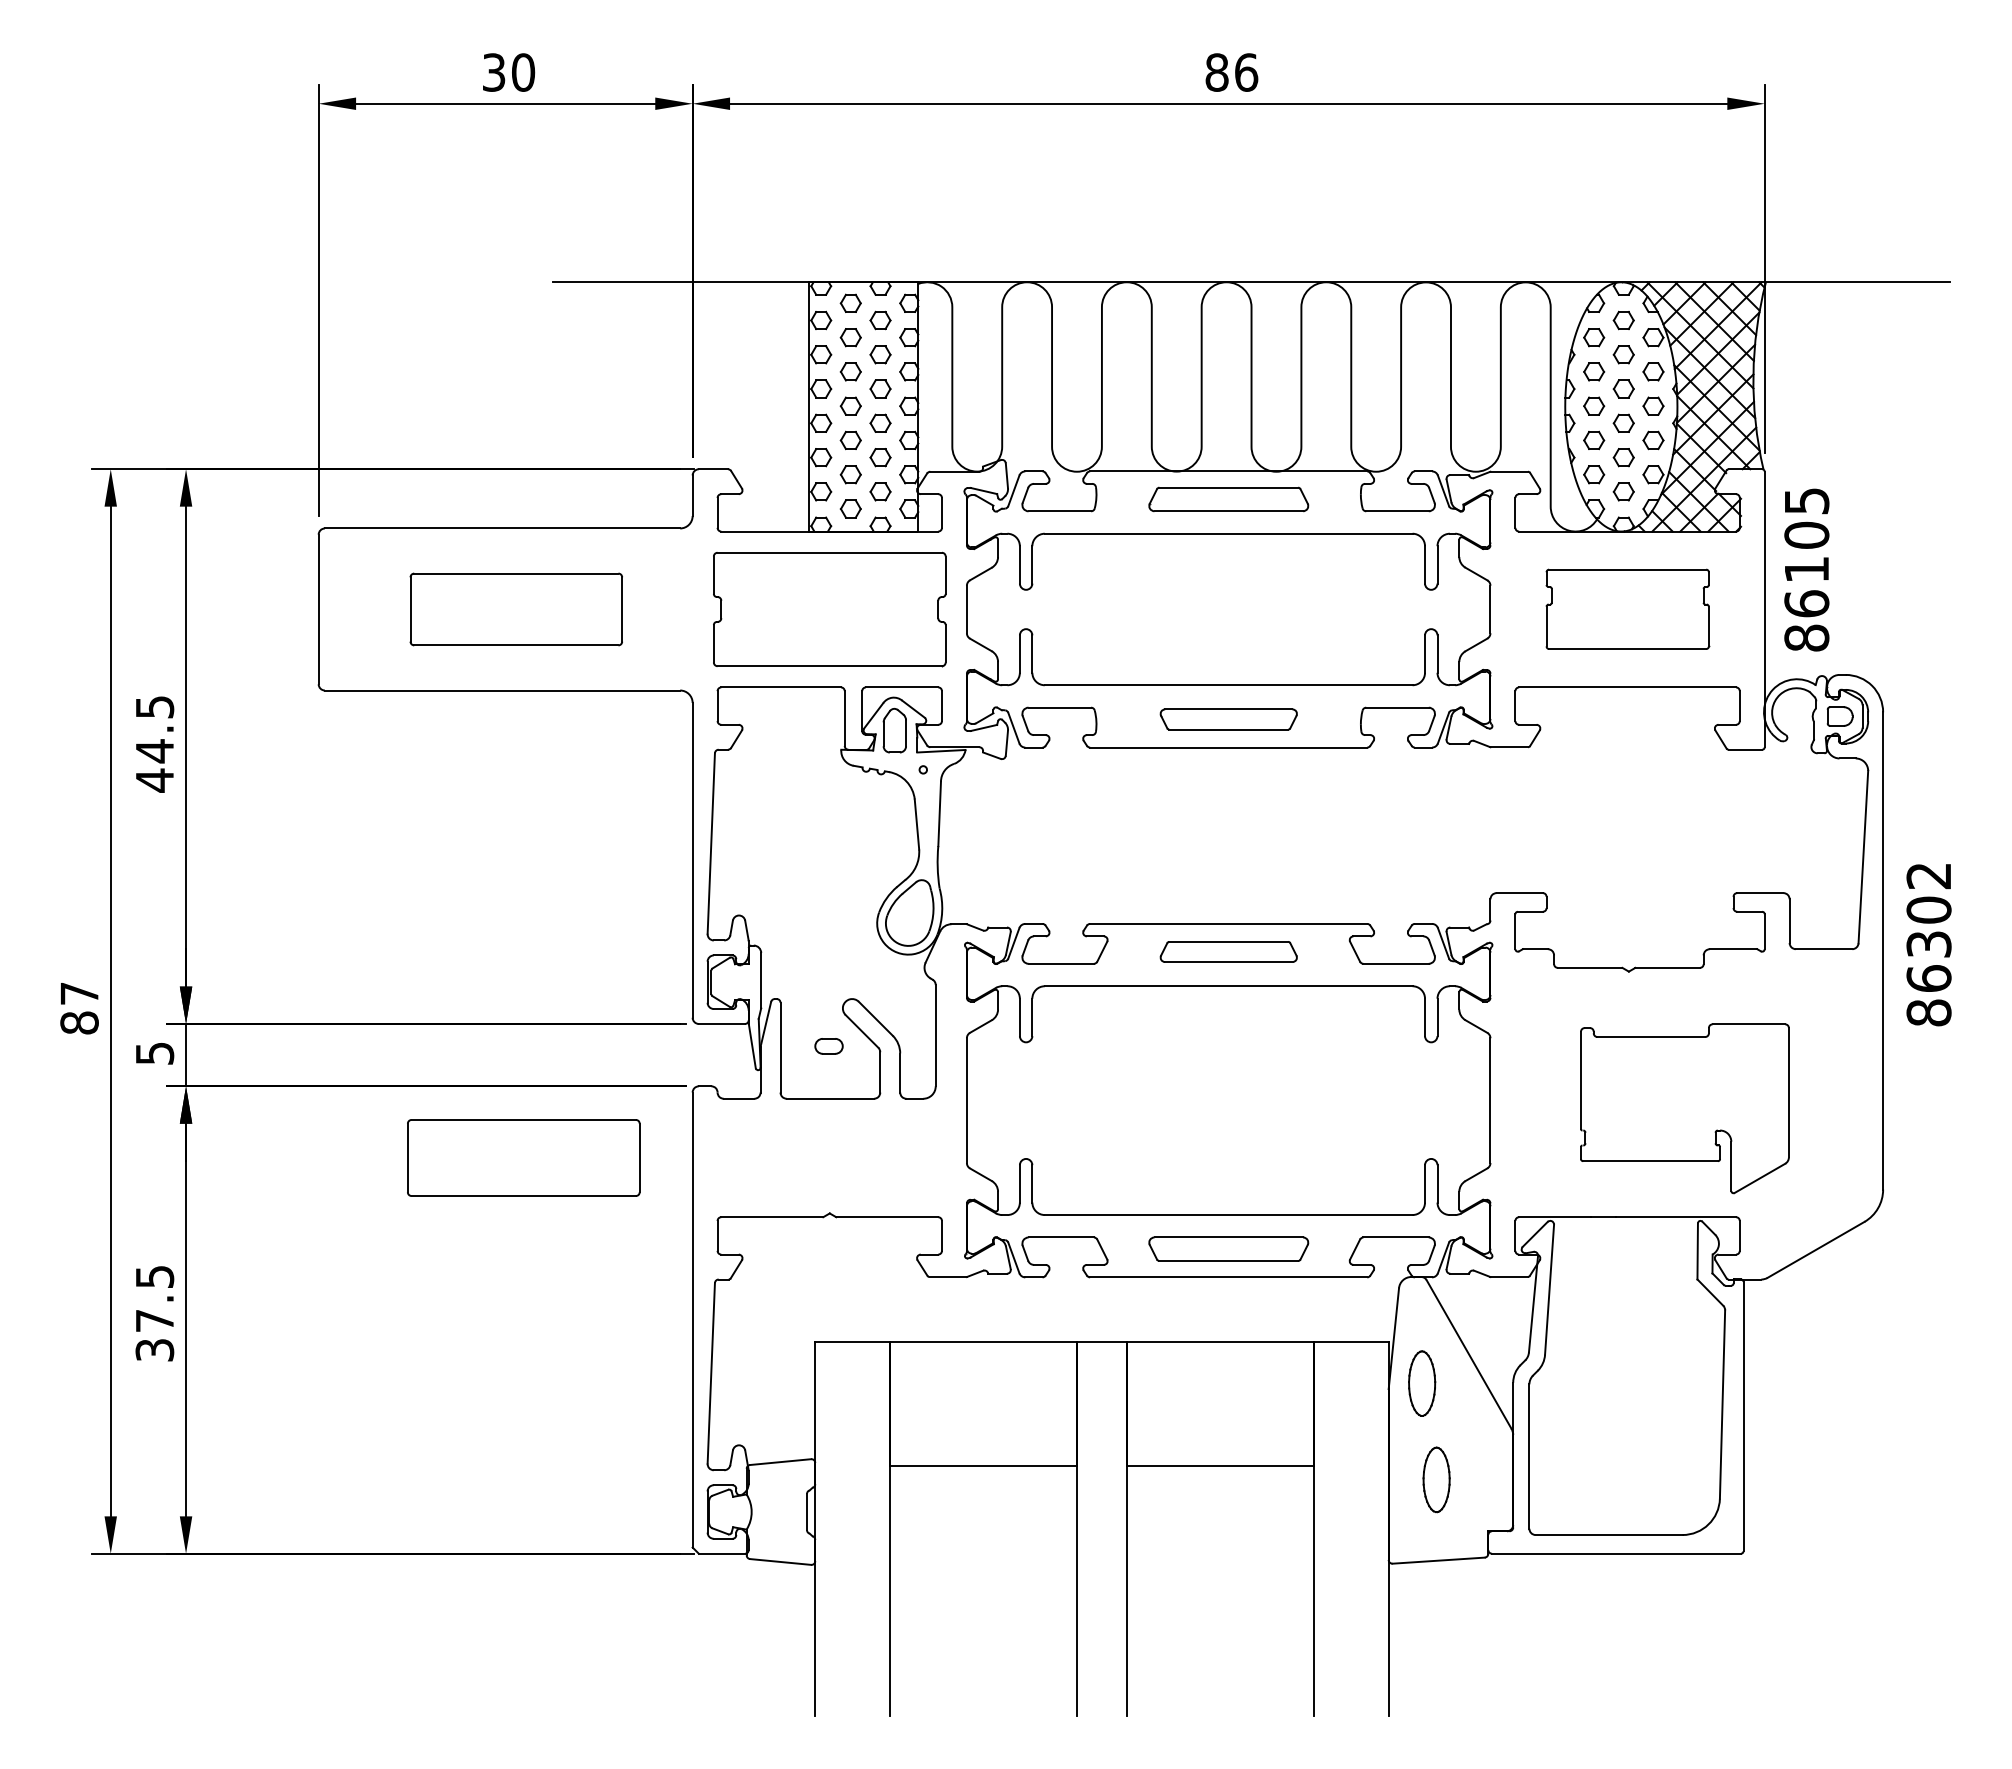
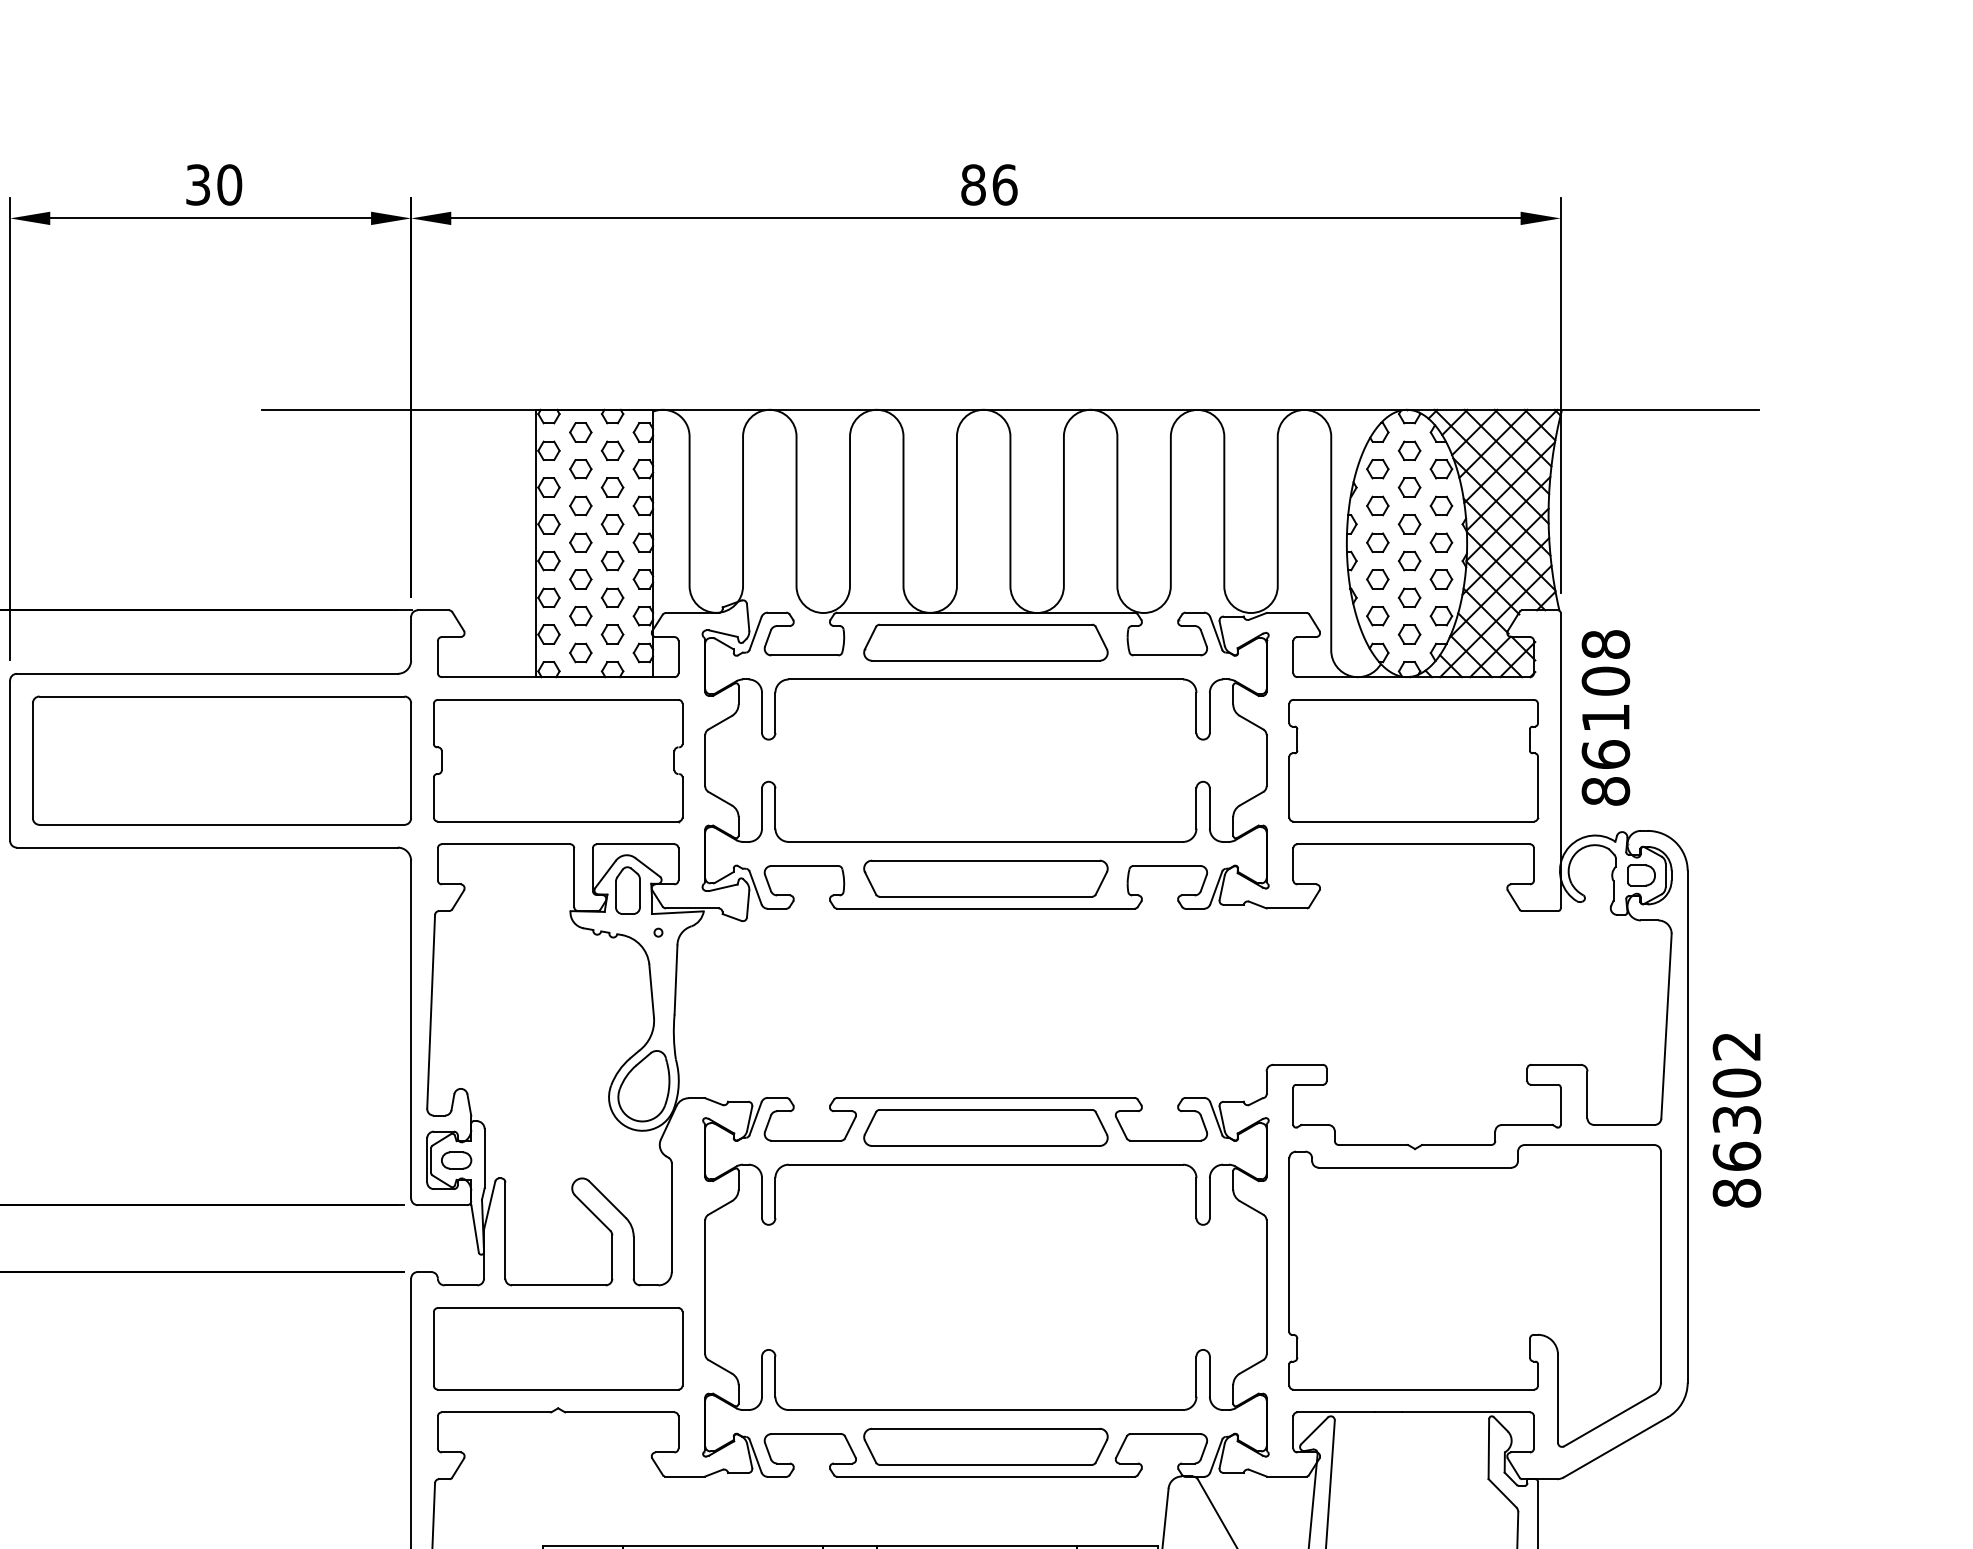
part: (1228, 499) -> (985, 642), size x1.43
text: (1806, 500) -> (1605, 643), 86105 -> 86108
part: (1627, 608) -> (1413, 759), size x1.43
part: (516, 609) -> (222, 760), size x1.67
part: (1228, 719) -> (985, 878), size x1.67
part: (1228, 951) -> (985, 1127), size x1.67
part: (828, 1046) -> (456, 1160), moved
part: (1684, 1108) -> (1474, 1295), size x1.67
part: (523, 1157) -> (557, 1348), moved
part: (1228, 1248) -> (985, 1445), size x1.43

